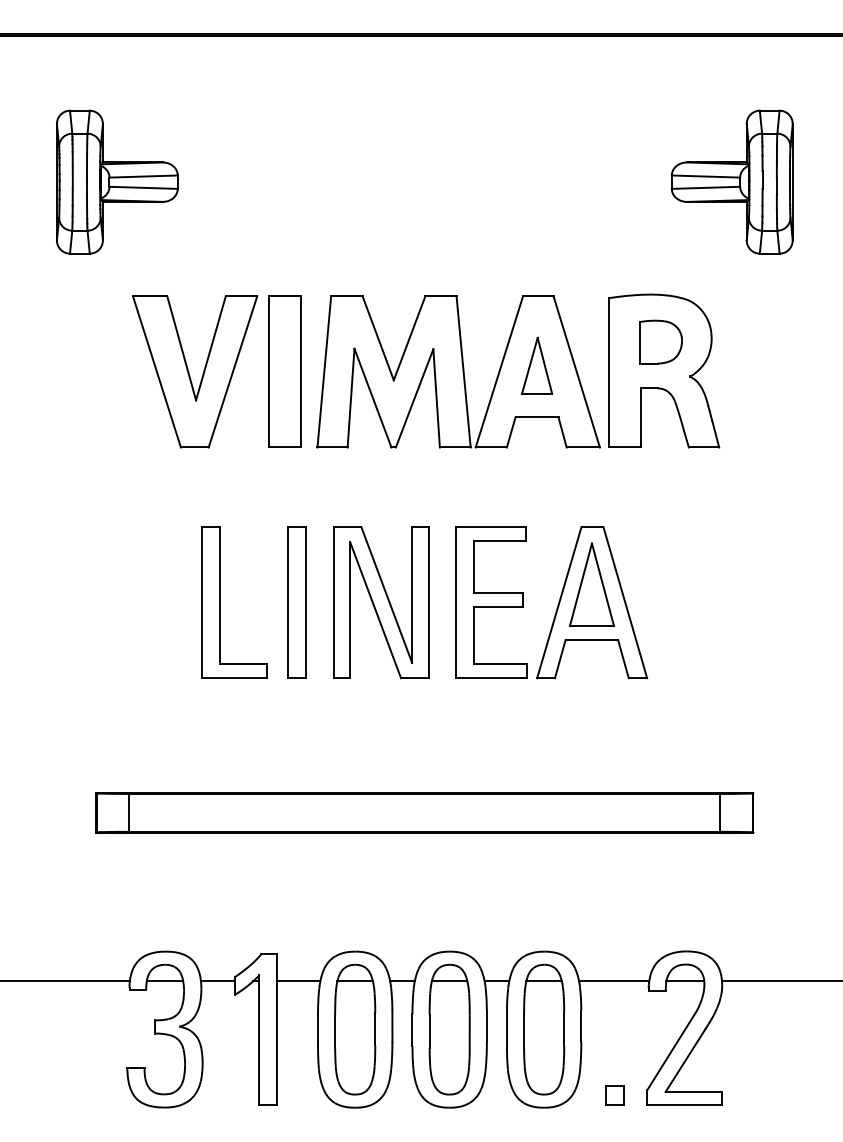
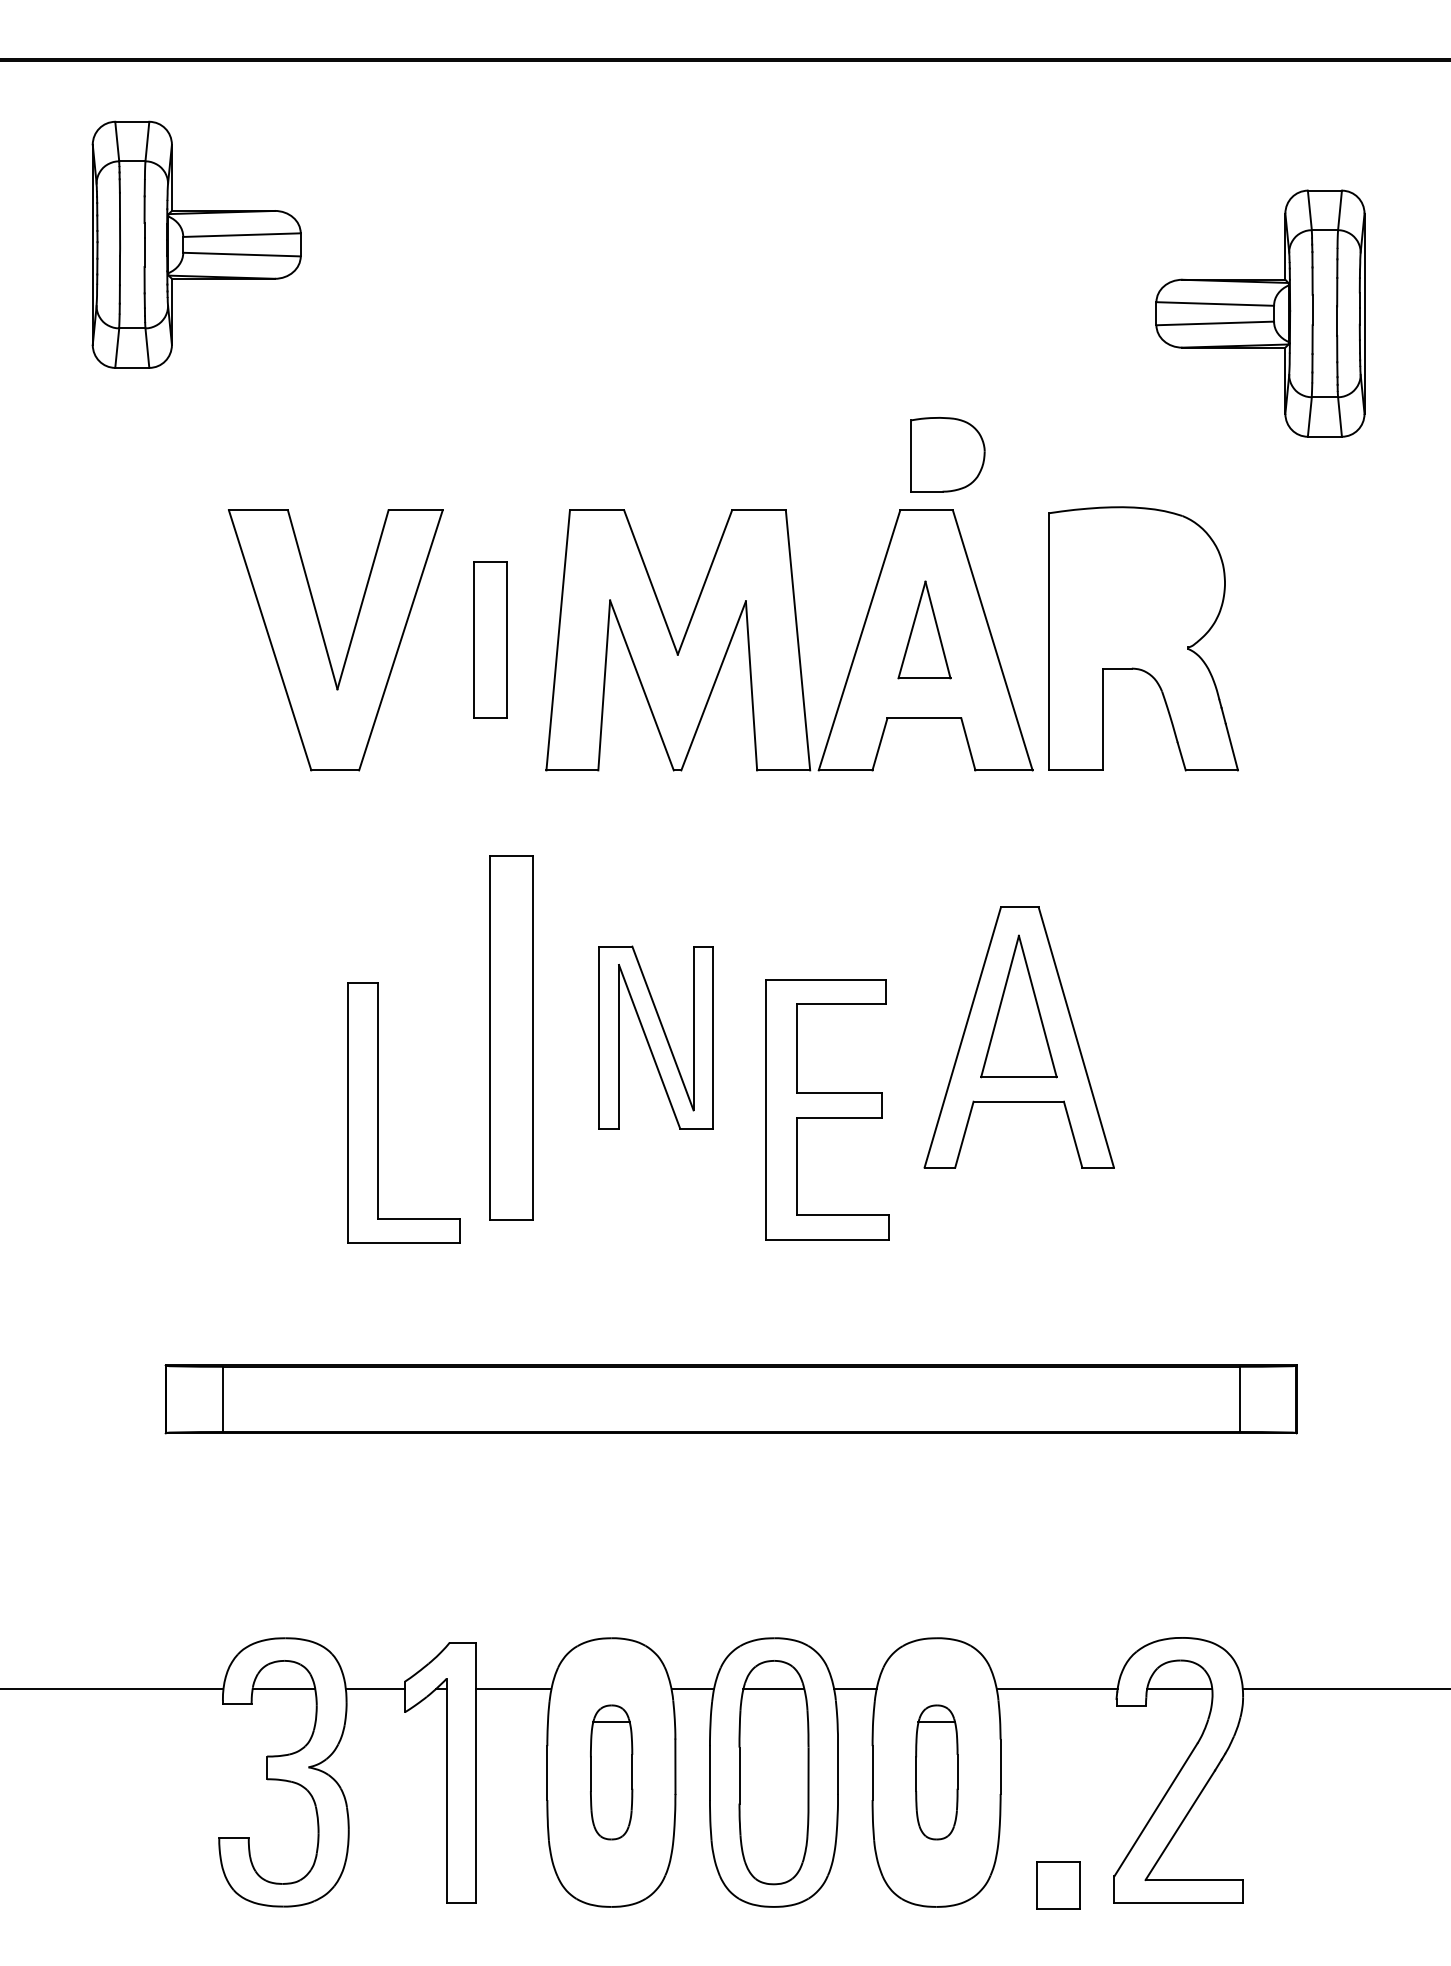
part: (117, 181) -> (197, 243), moved
part: (660, 341) -> (947, 453), moved
part: (284, 371) -> (489, 639), size x0.6
part: (220, 602) -> (379, 1112), moved
part: (296, 602) -> (510, 1037), size x1.4
part: (381, 602) -> (656, 1037), size x0.7
part: (491, 602) -> (827, 1109), moved
part: (355, 1029) -> (611, 1772), size x0.6
part: (544, 1029) -> (937, 1772), size x0.6
part: (614, 1095) -> (1057, 1885), size x1.4

